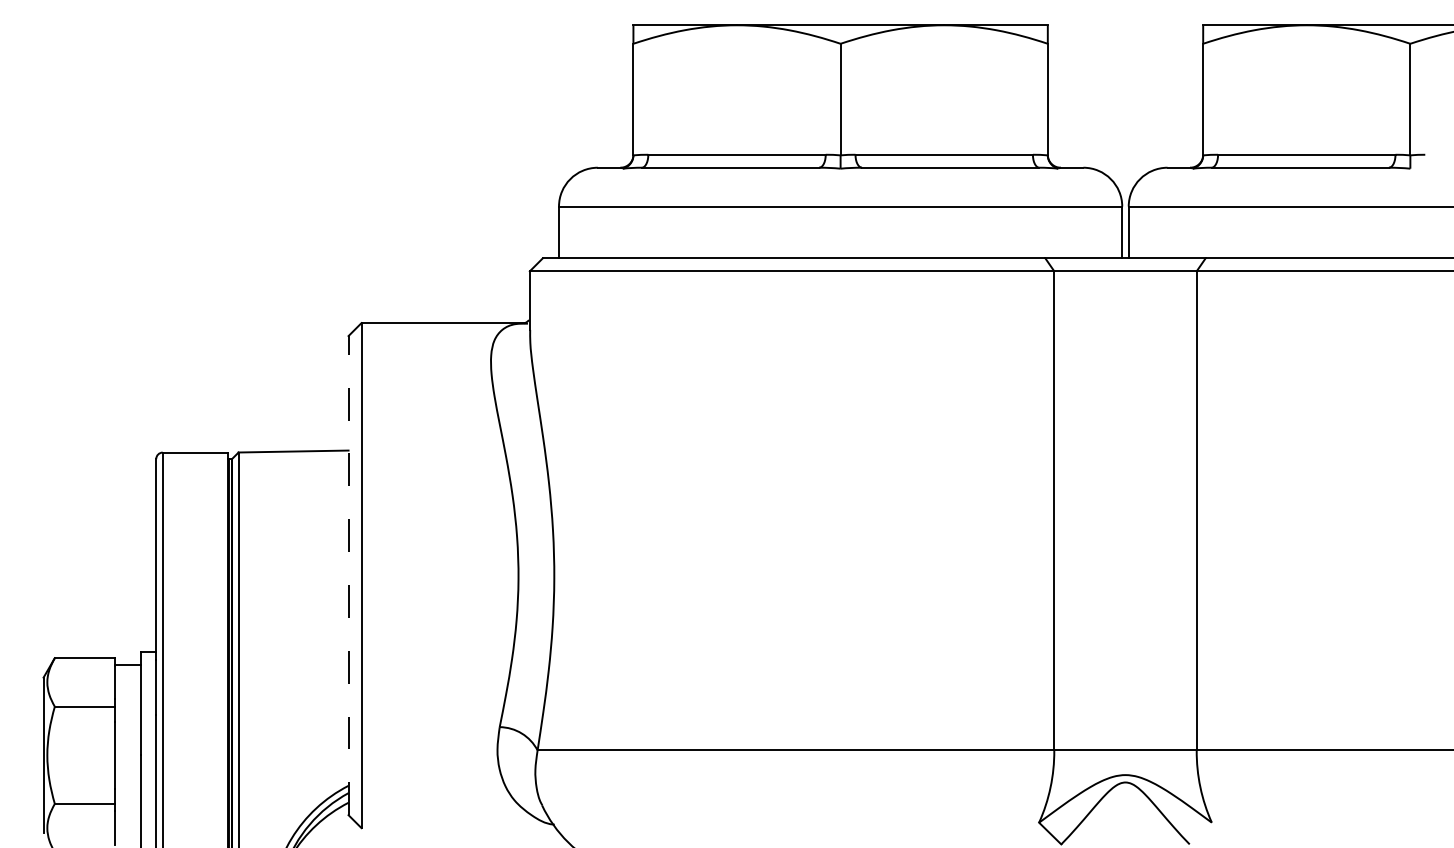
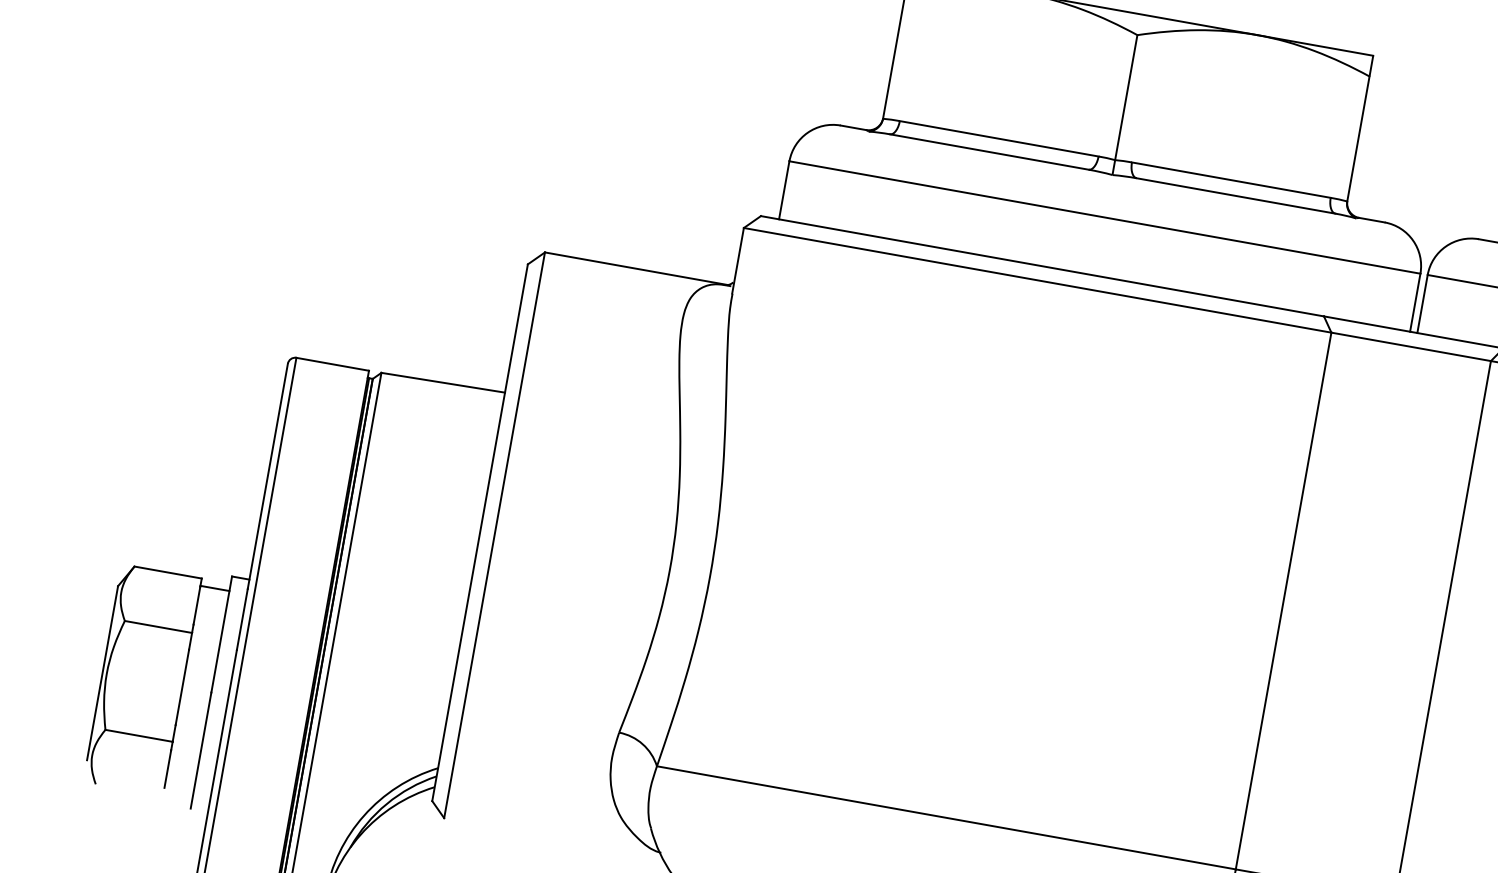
line: (348, 575) -> (480, 532), dashed -> solid

